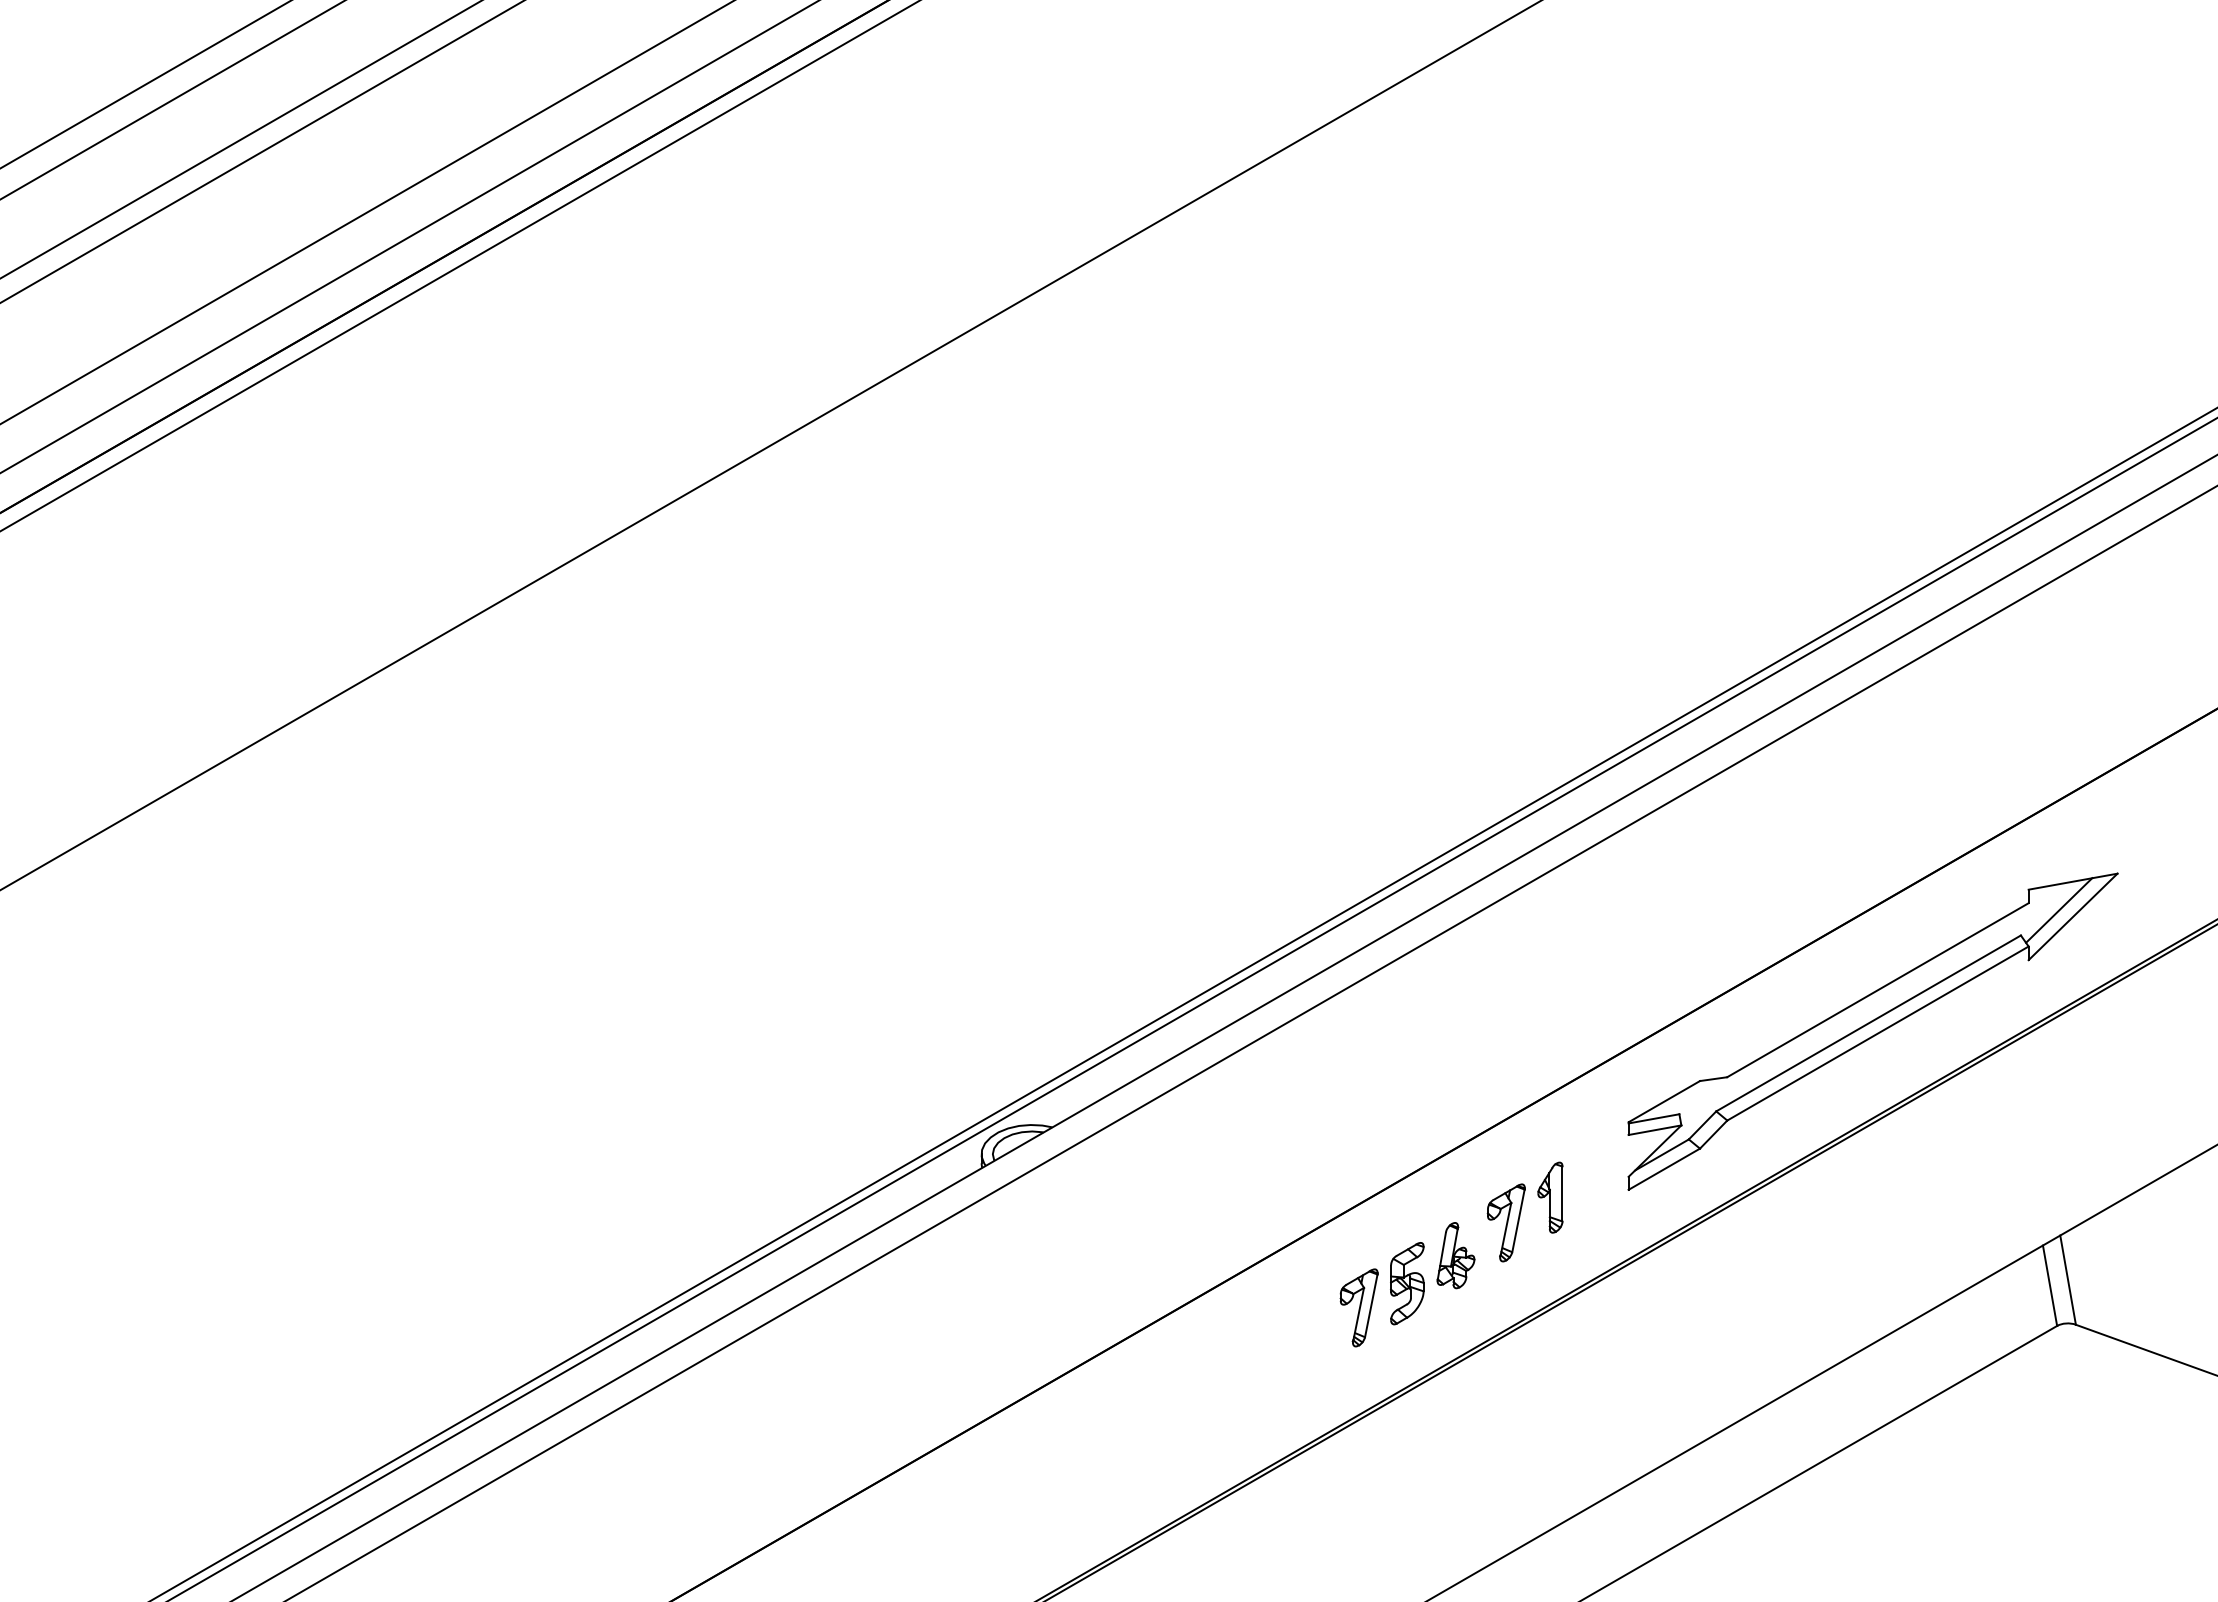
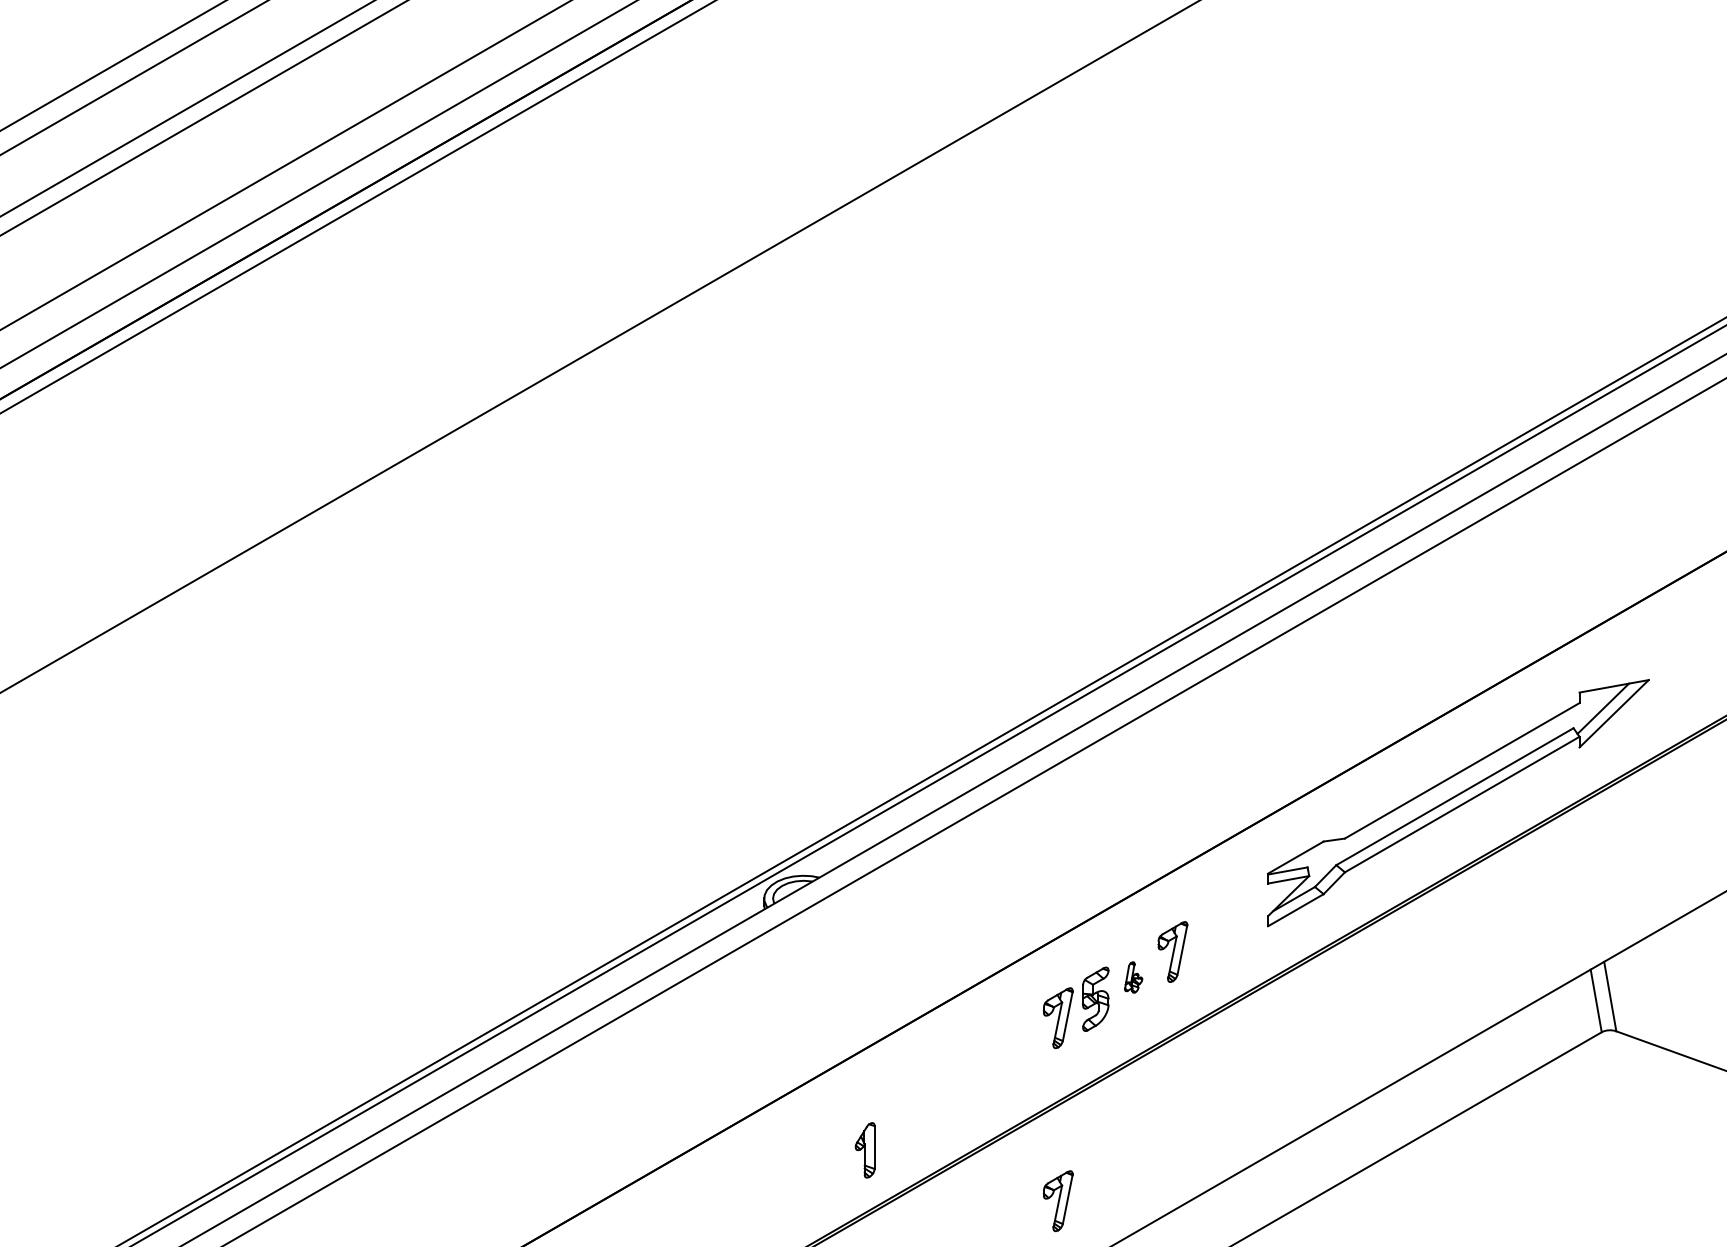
part: (1549, 1197) -> (864, 1150), moved
part: (1455, 1255) -> (1133, 977), size x0.6
part: (1359, 1543) -> (1058, 1201), added

